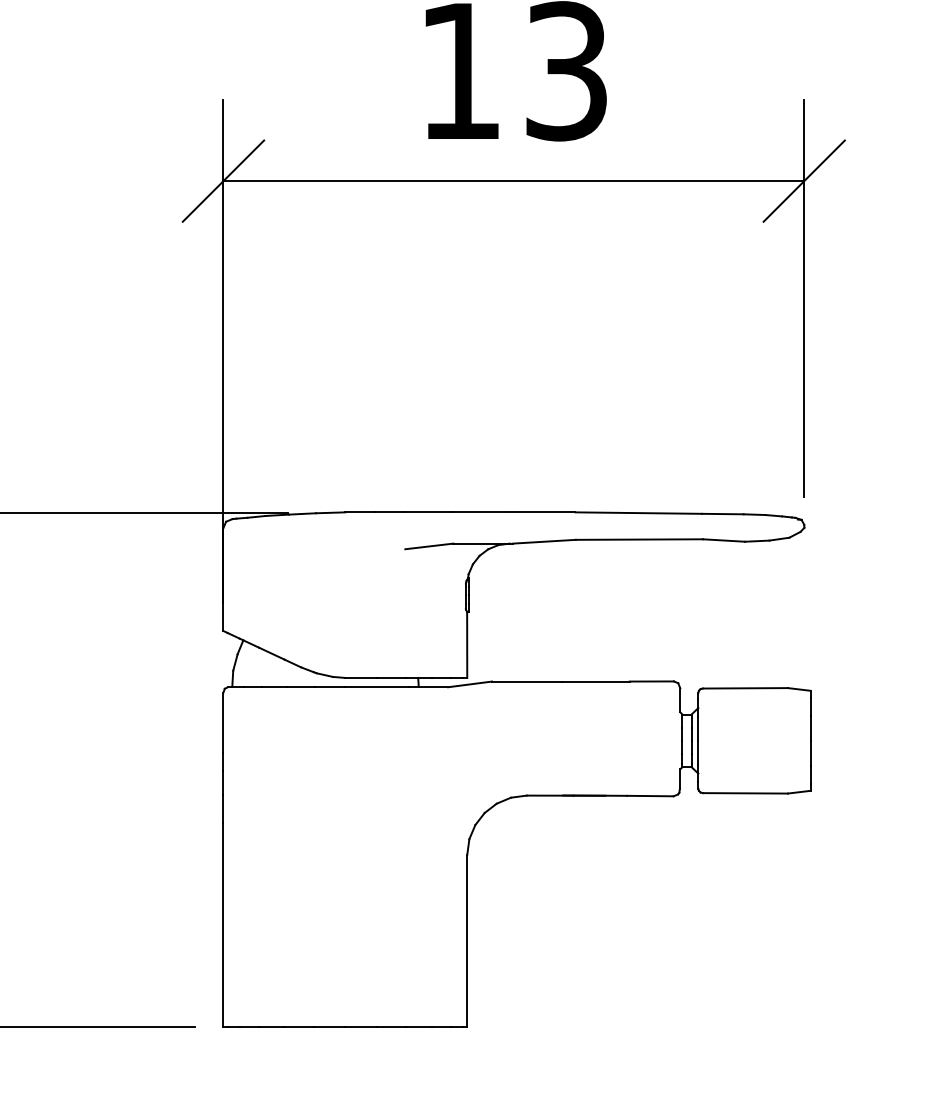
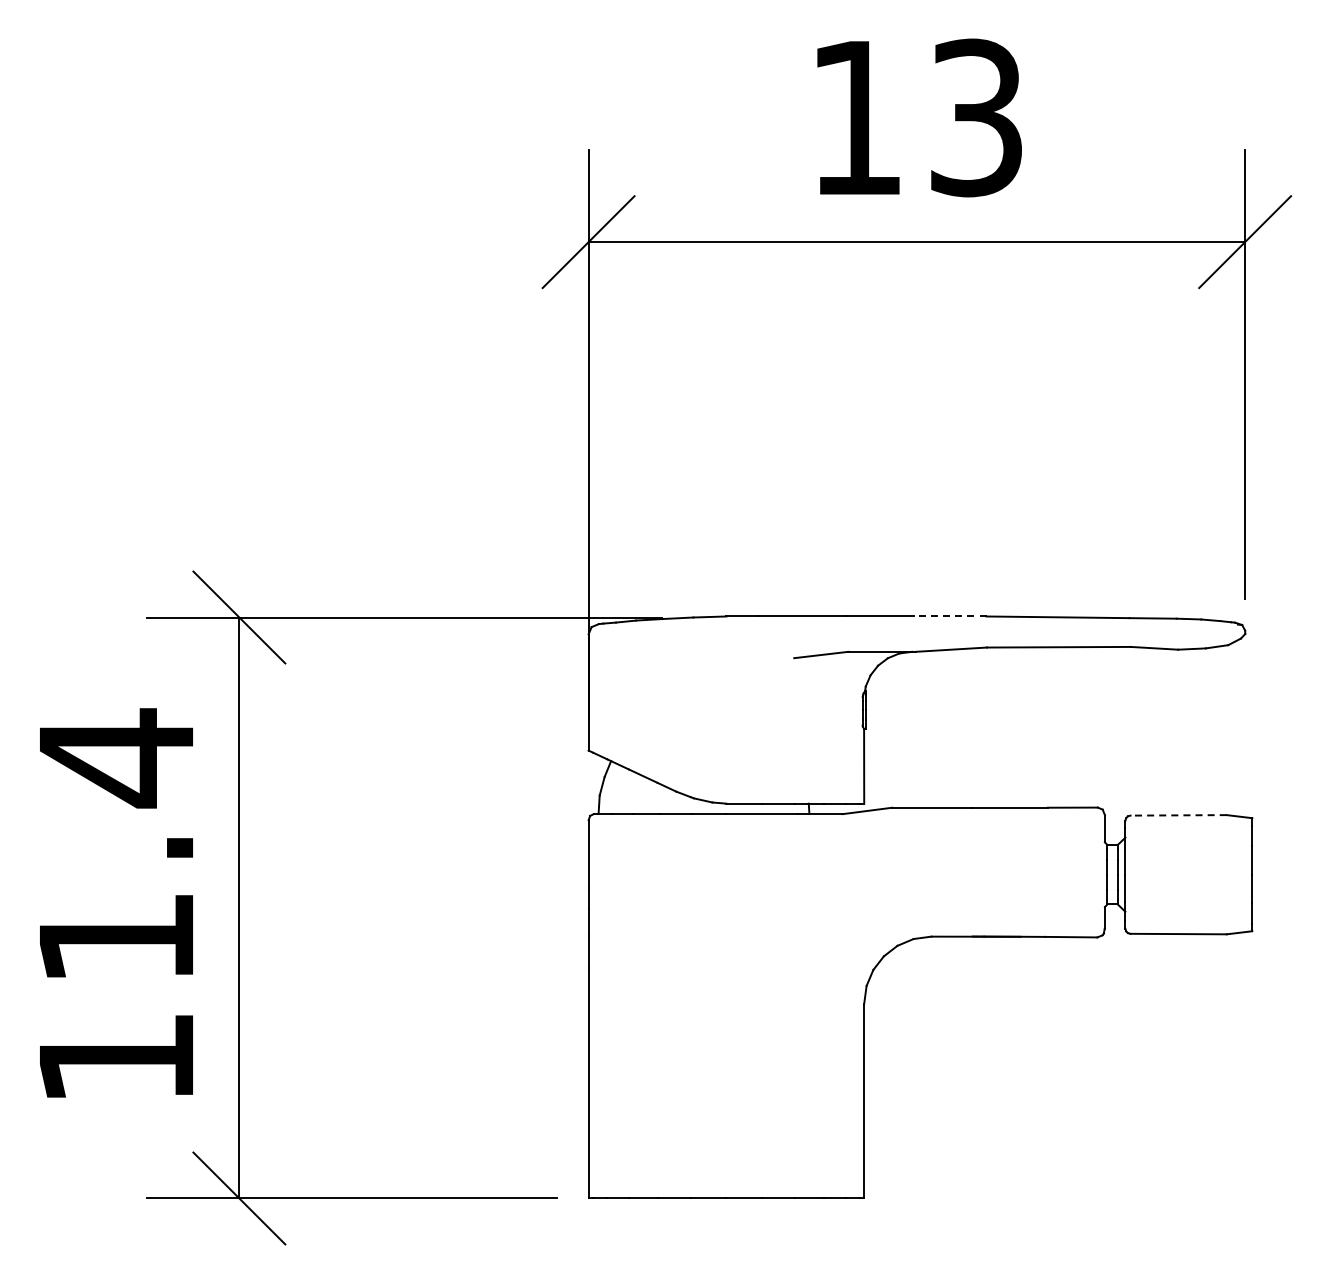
line: (542, 512) -> (949, 616), solid -> dashed
line: (745, 688) -> (1178, 815), solid -> dashed

